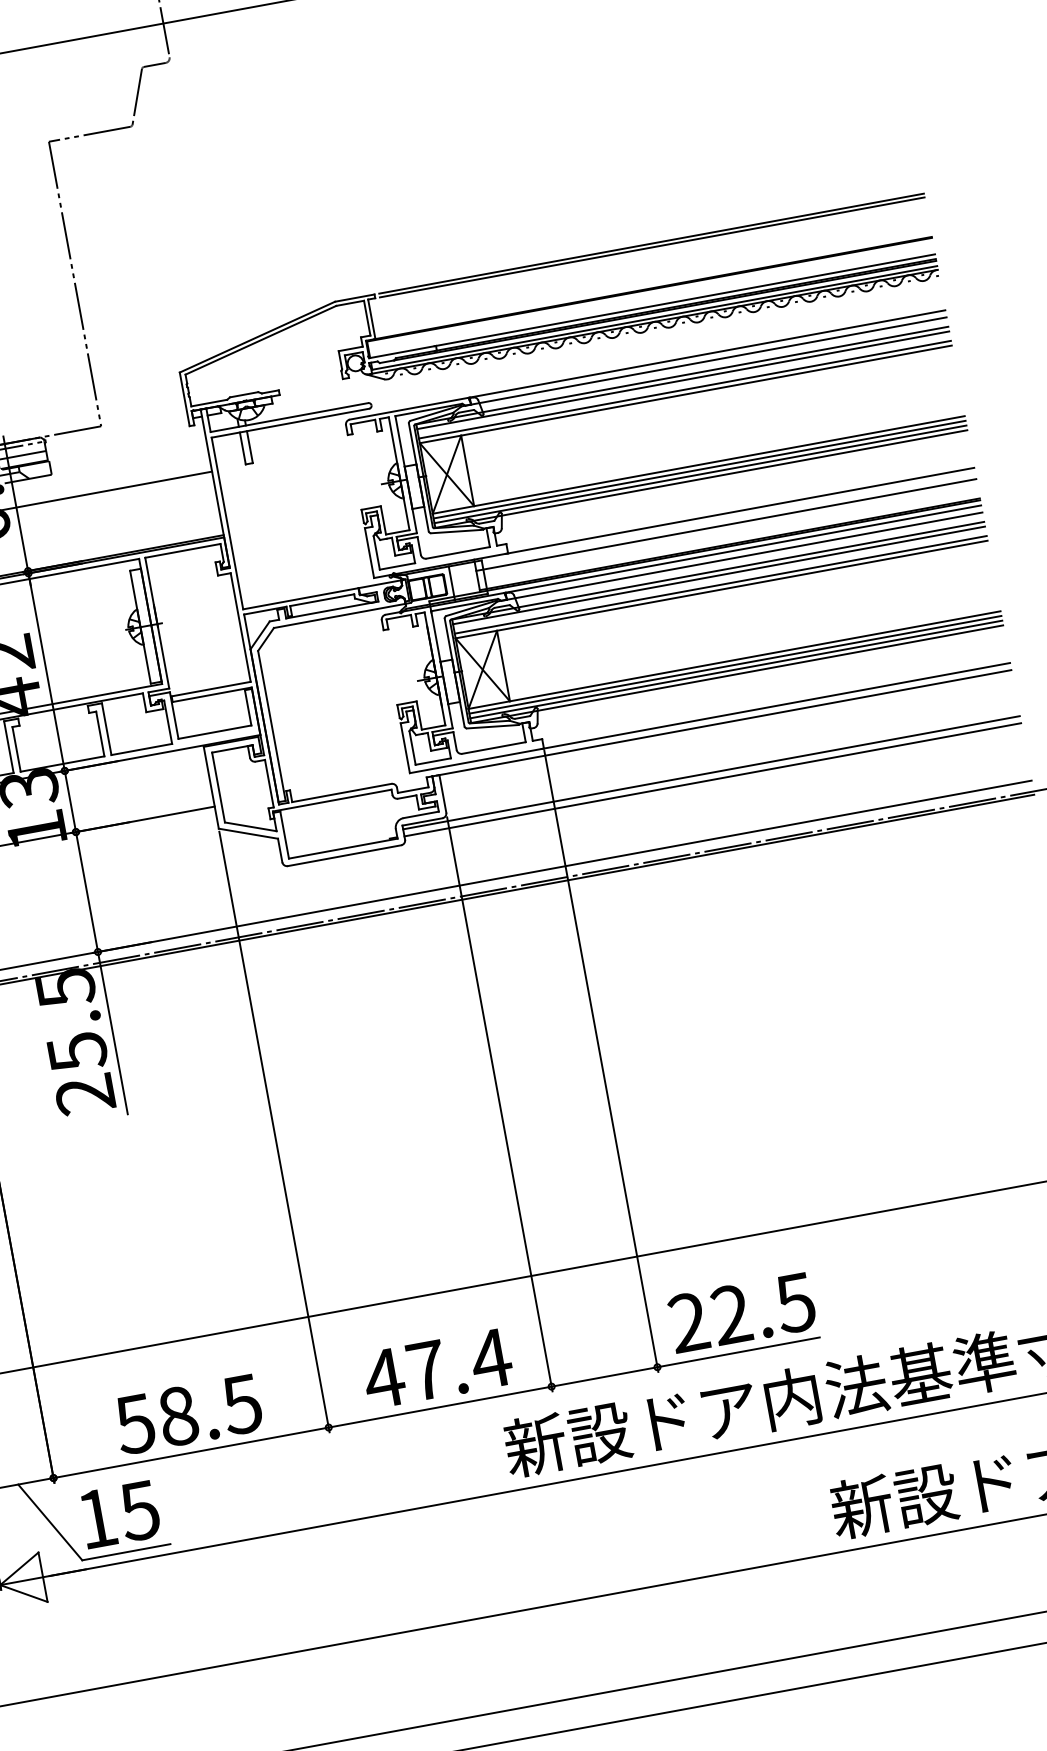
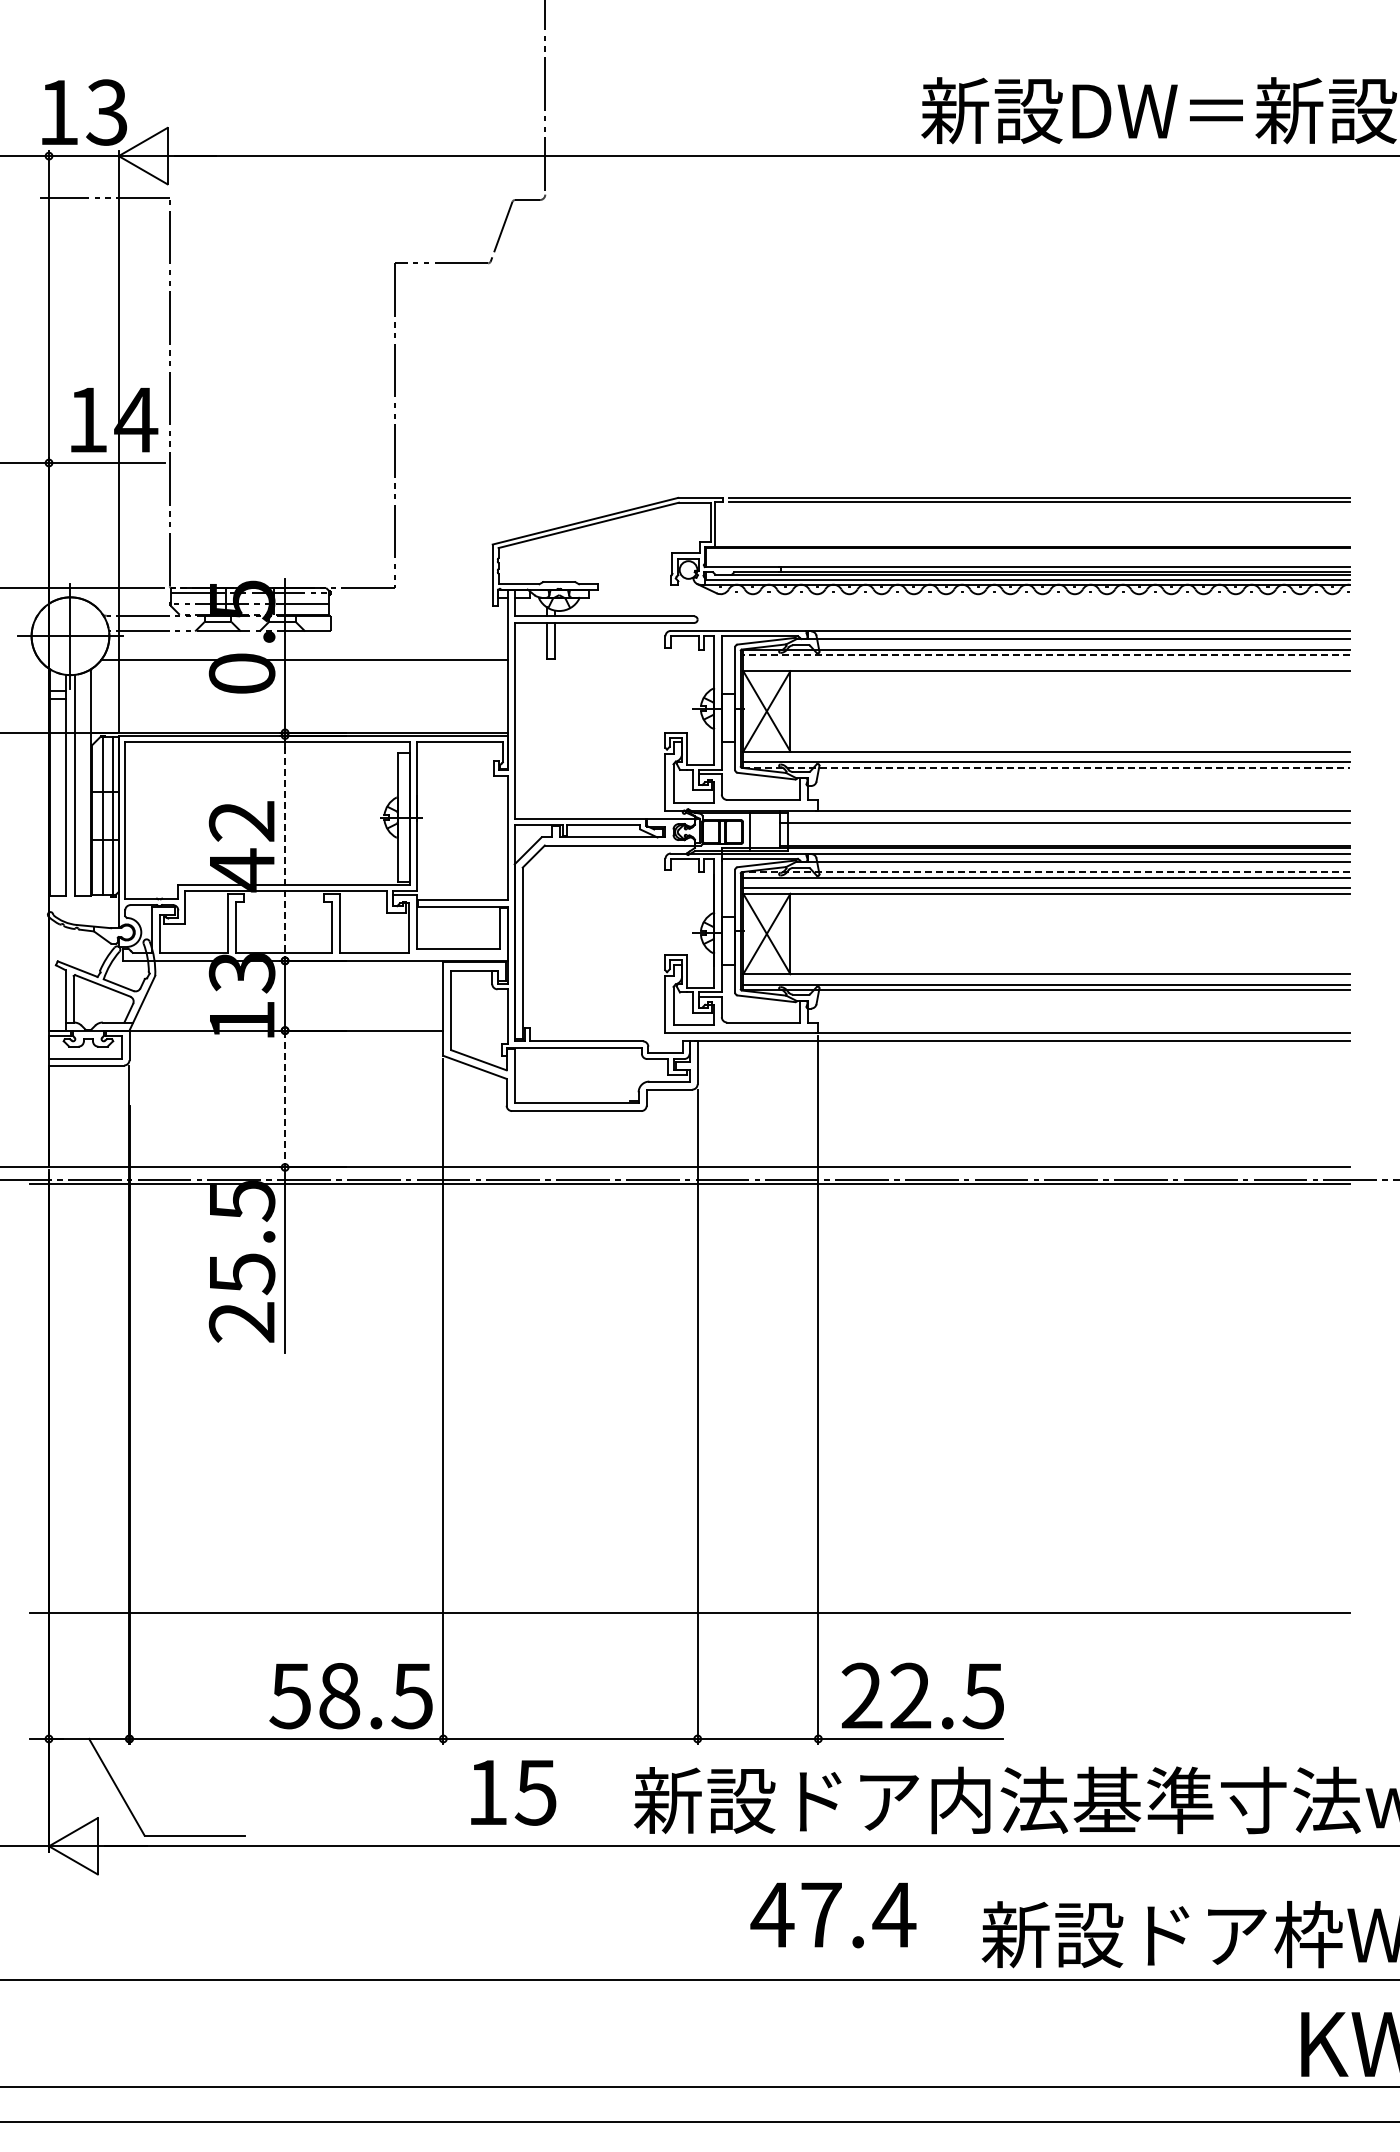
line: (683, 380) -> (1046, 655), solid -> dashed
line: (684, 389) -> (1046, 665), removed
line: (699, 470) -> (1046, 757), removed
line: (702, 478) -> (1047, 767), solid -> dashed
line: (718, 570) -> (1046, 872), solid -> dashed
line: (735, 664) -> (1046, 979), removed
line: (47, 672) -> (285, 848), solid -> dashed
line: (711, 772) -> (998, 1093), removed
line: (712, 779) -> (998, 1101), removed
line: (87, 892) -> (285, 1099), solid -> dashed
text: (437, 1369) -> (833, 1915), moved
text: (187, 1414) -> (350, 1696), moved
text: (120, 1514) -> (513, 1792), moved

